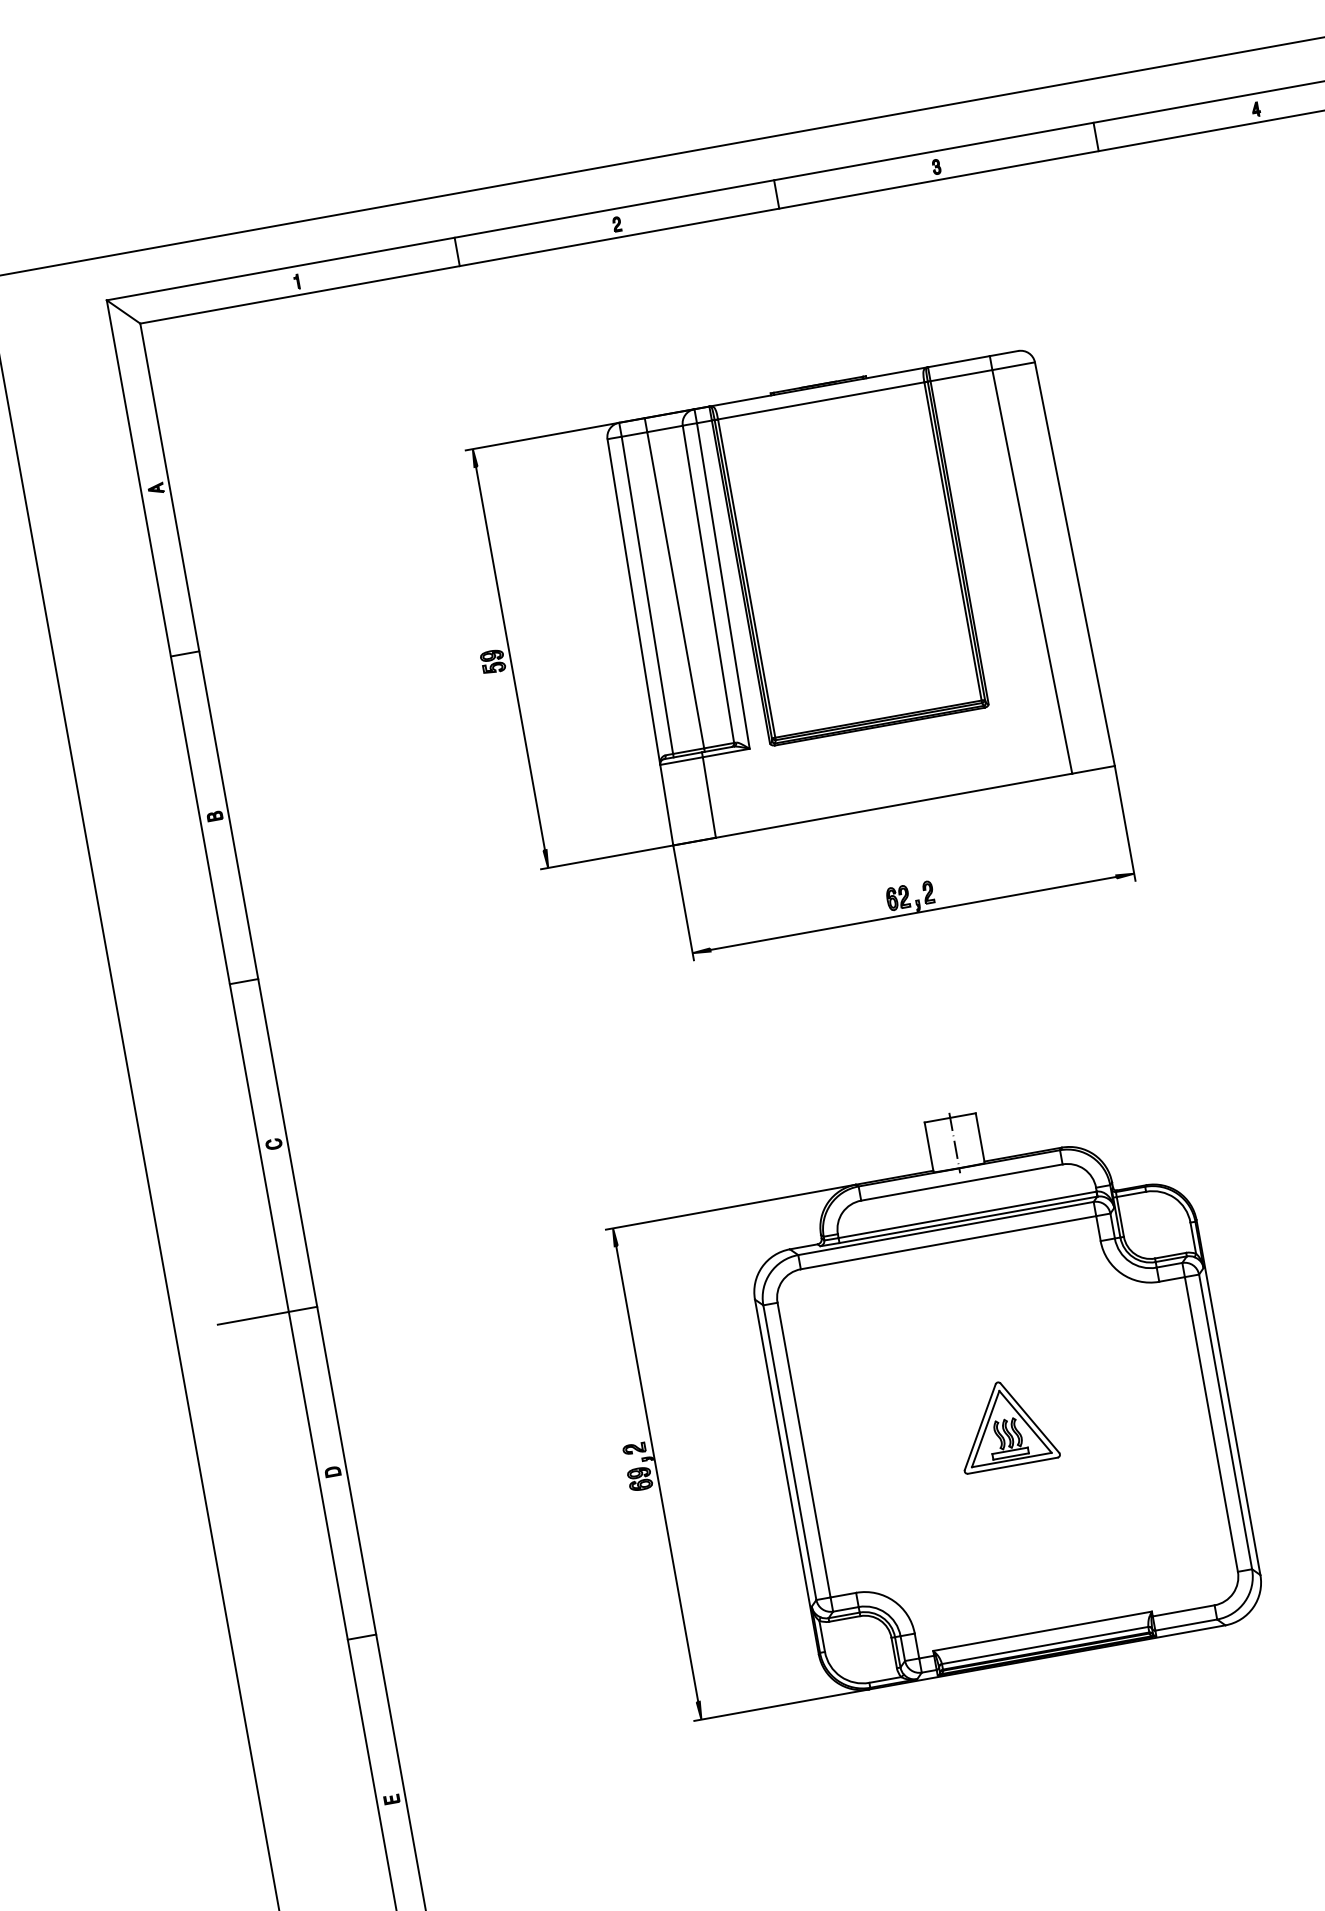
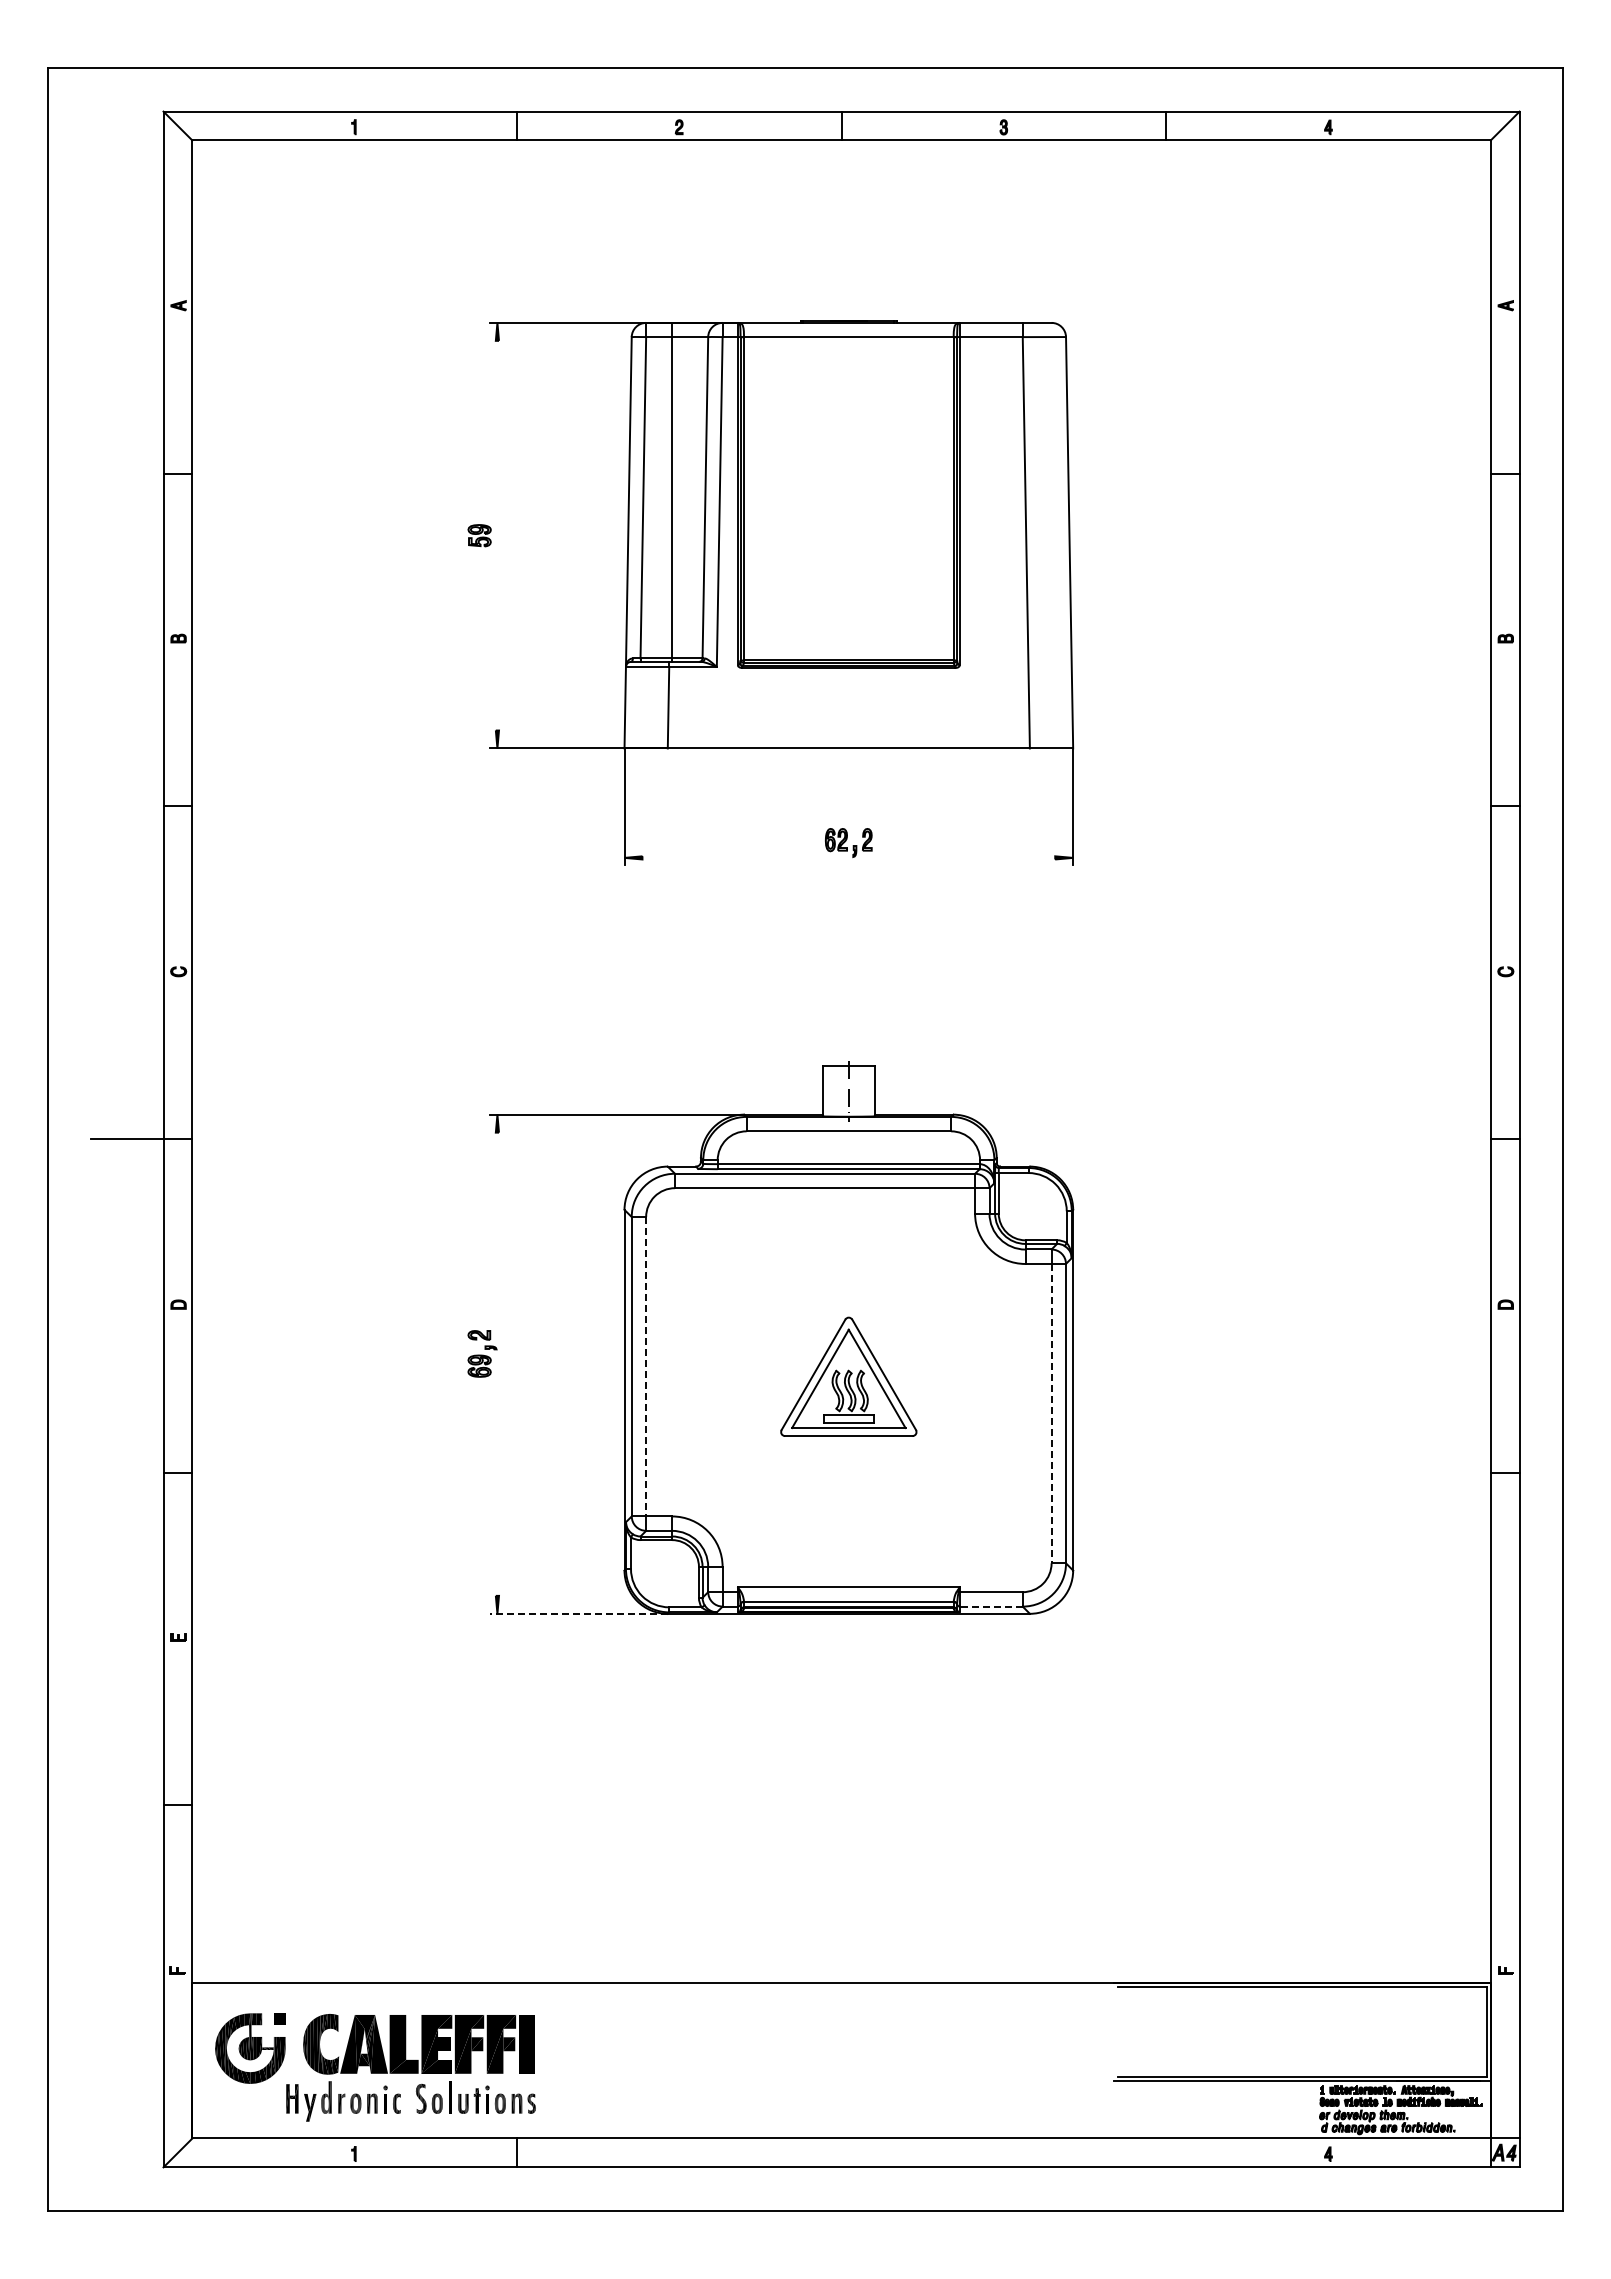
line: (510, 658) -> (497, 535), removed
line: (913, 913) -> (848, 857), removed
part: (1004, 1423) -> (848, 1376), size x1.4
line: (1211, 1424) -> (1051, 1413), solid -> dashed
line: (804, 1449) -> (646, 1366), solid -> dashed
line: (657, 1473) -> (497, 1363), removed
line: (1185, 1625) -> (990, 1606), solid -> dashed
line: (782, 1704) -> (579, 1613), solid -> dashed

